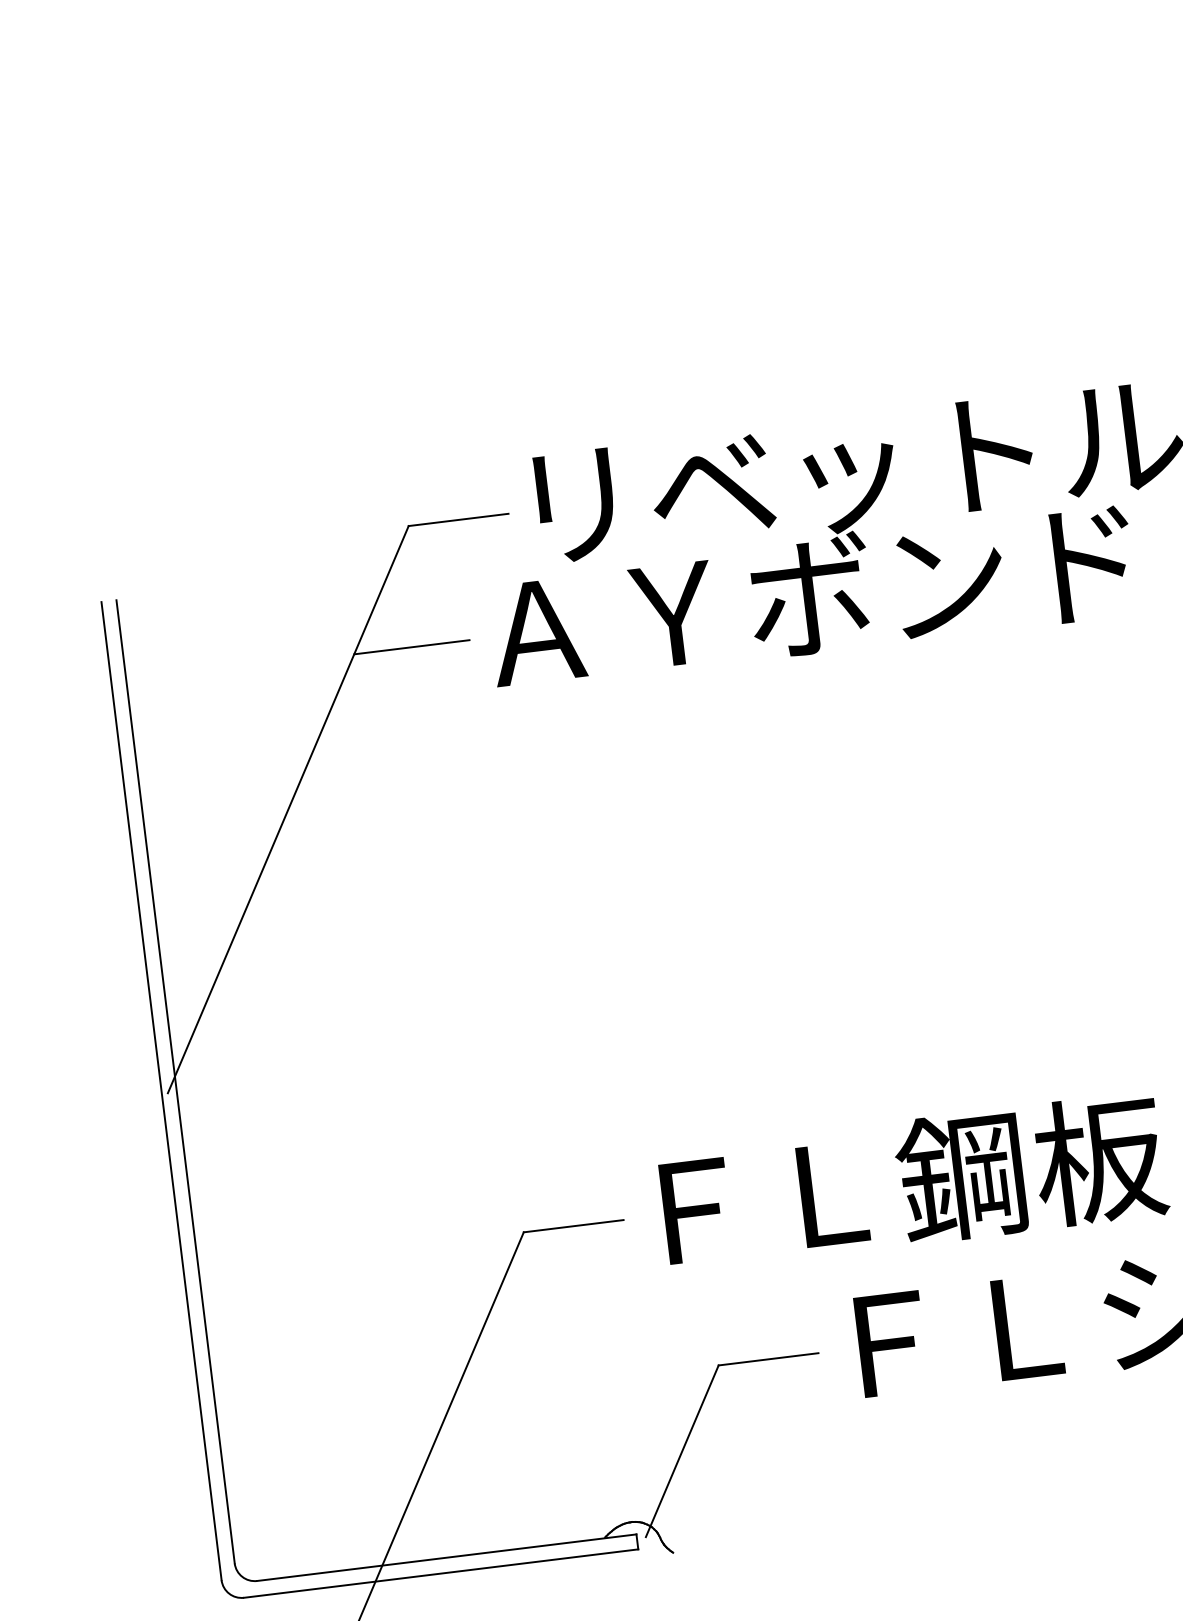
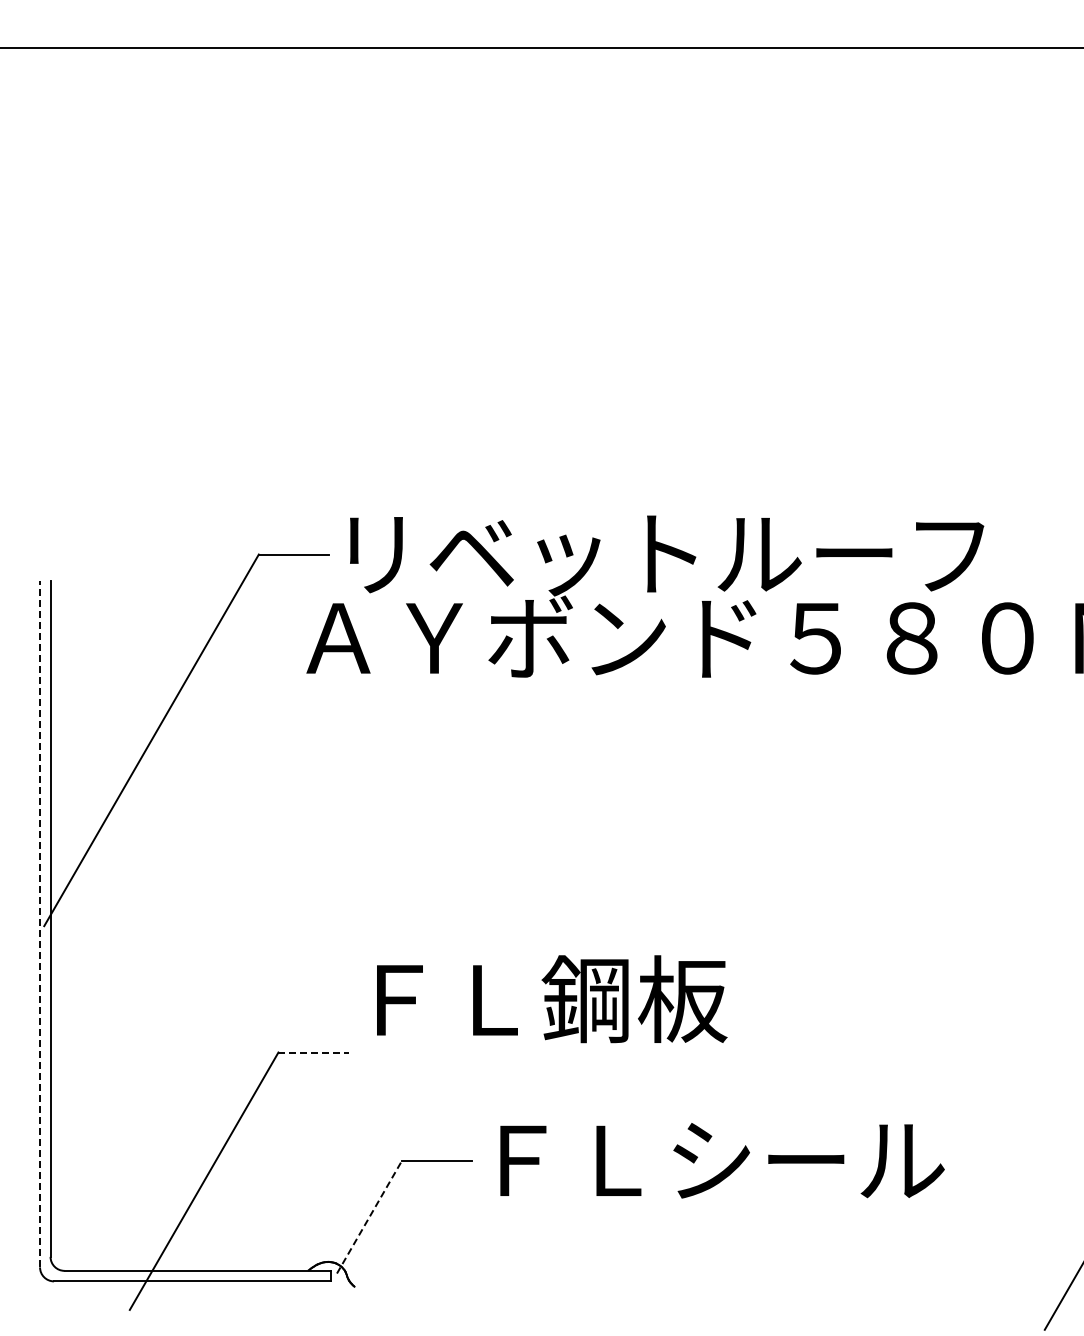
line: (411, 647) -> (250, 638), removed
line: (162, 1090) -> (40, 923), solid -> dashed
text: (914, 1182) -> (552, 999), moved
line: (573, 1226) -> (313, 1052), solid -> dashed
line: (682, 1451) -> (369, 1217), solid -> dashed

